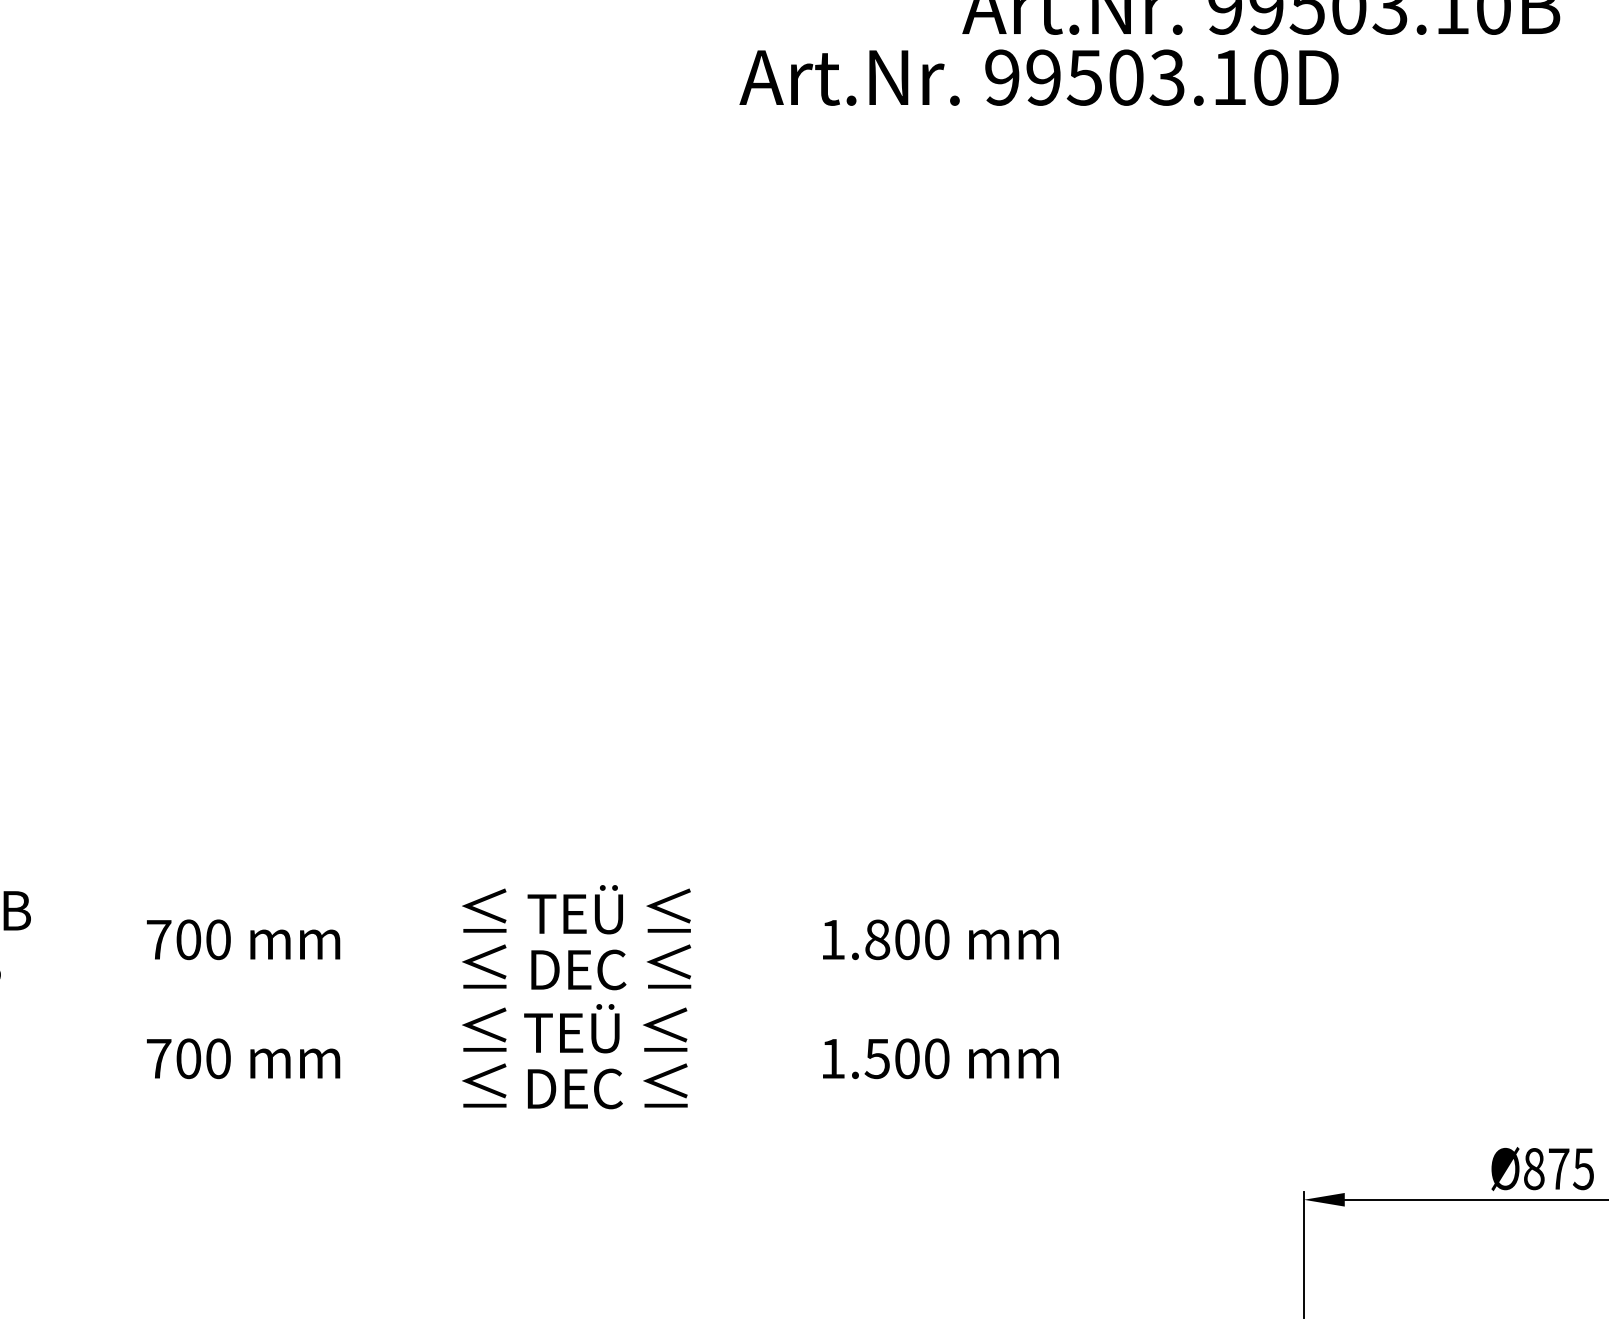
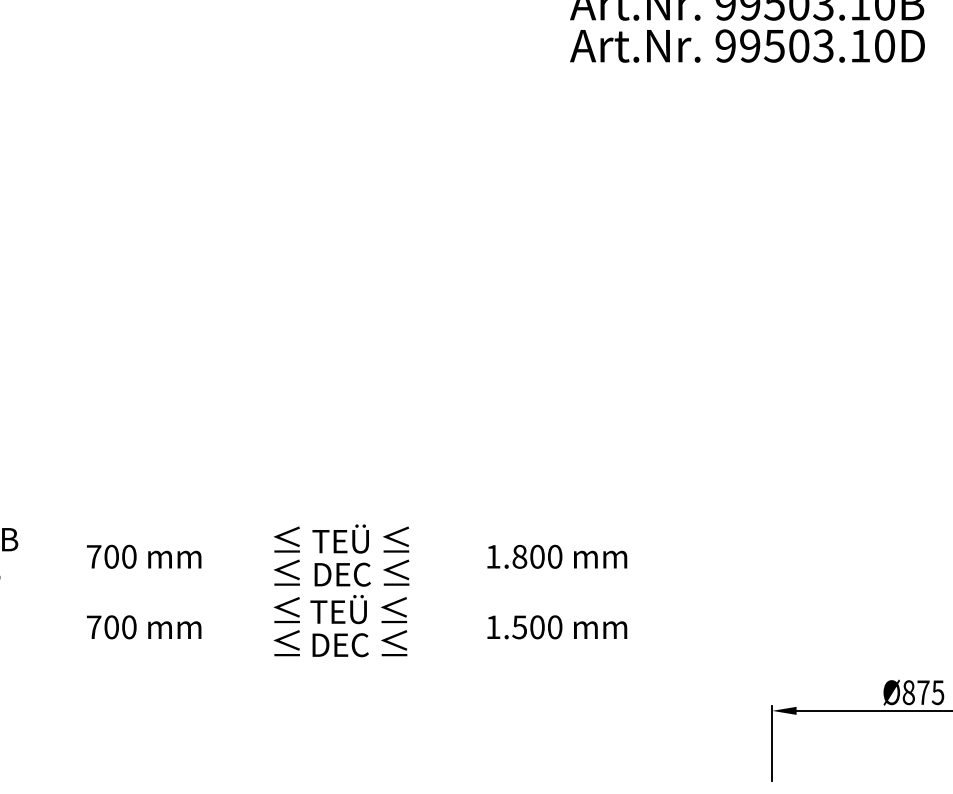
text: (1039, 76) -> (747, 45), moved

